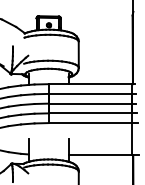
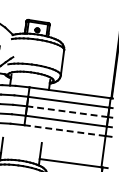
line: (90, 103) -> (67, 111), solid -> dashed
line: (90, 123) -> (65, 131), solid -> dashed

